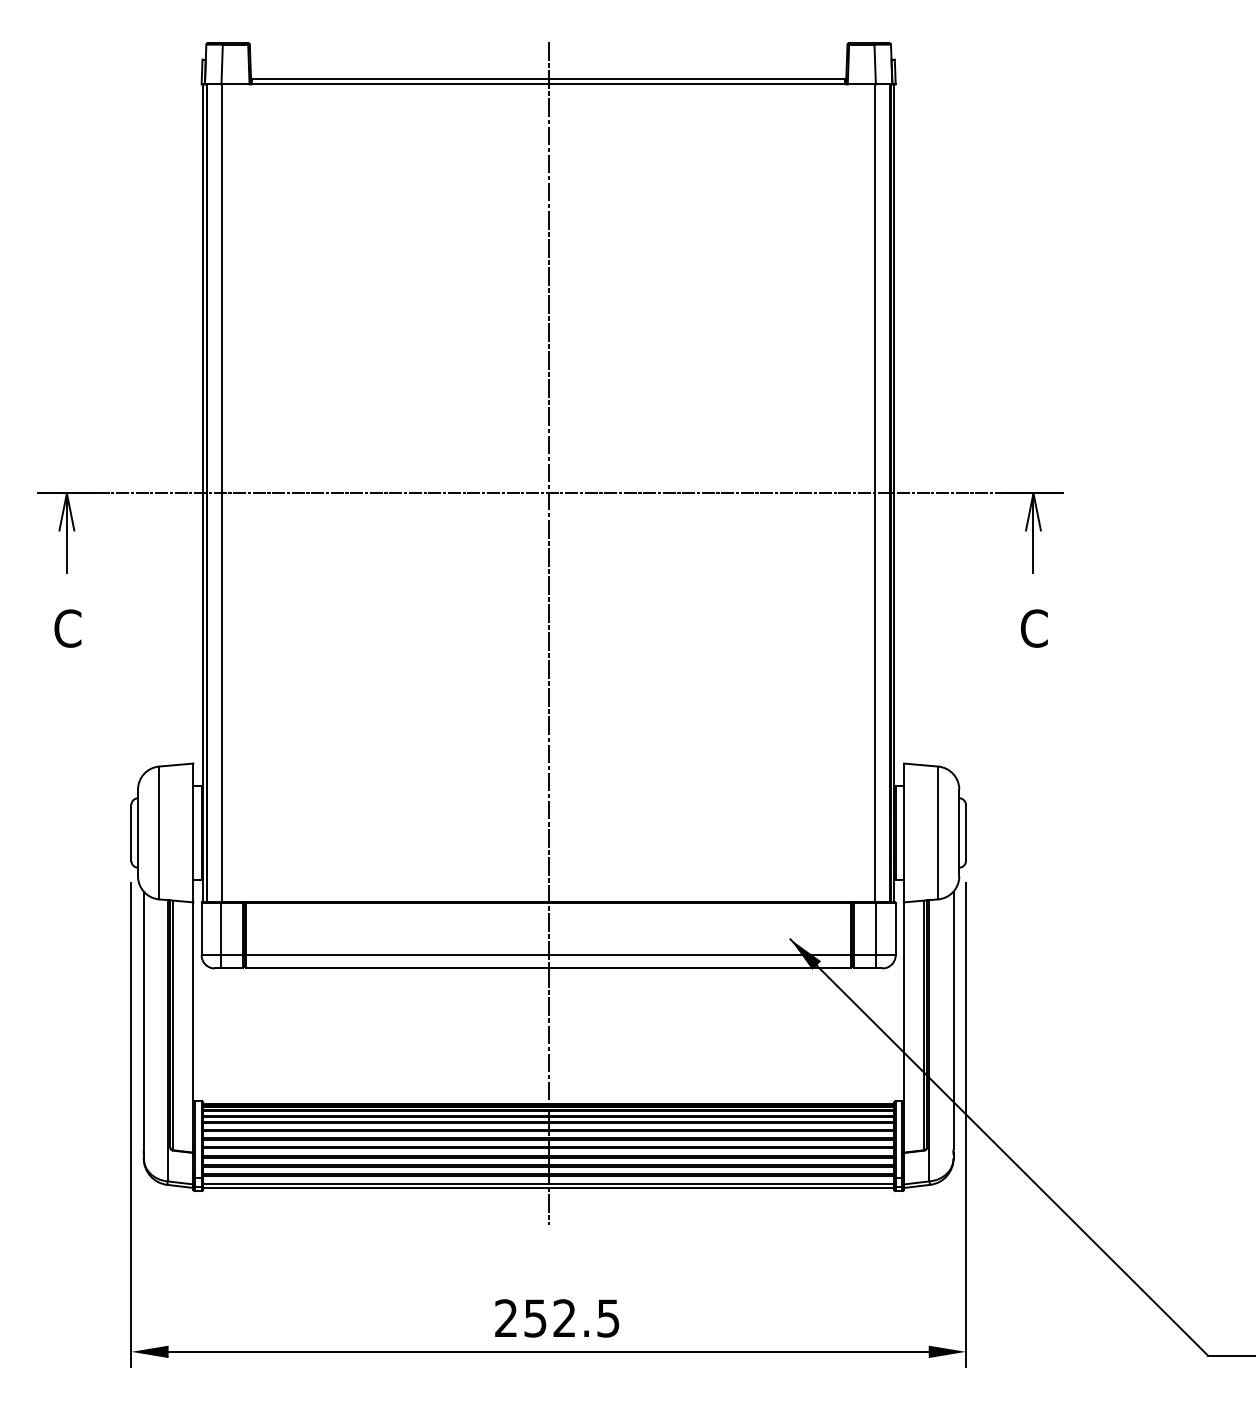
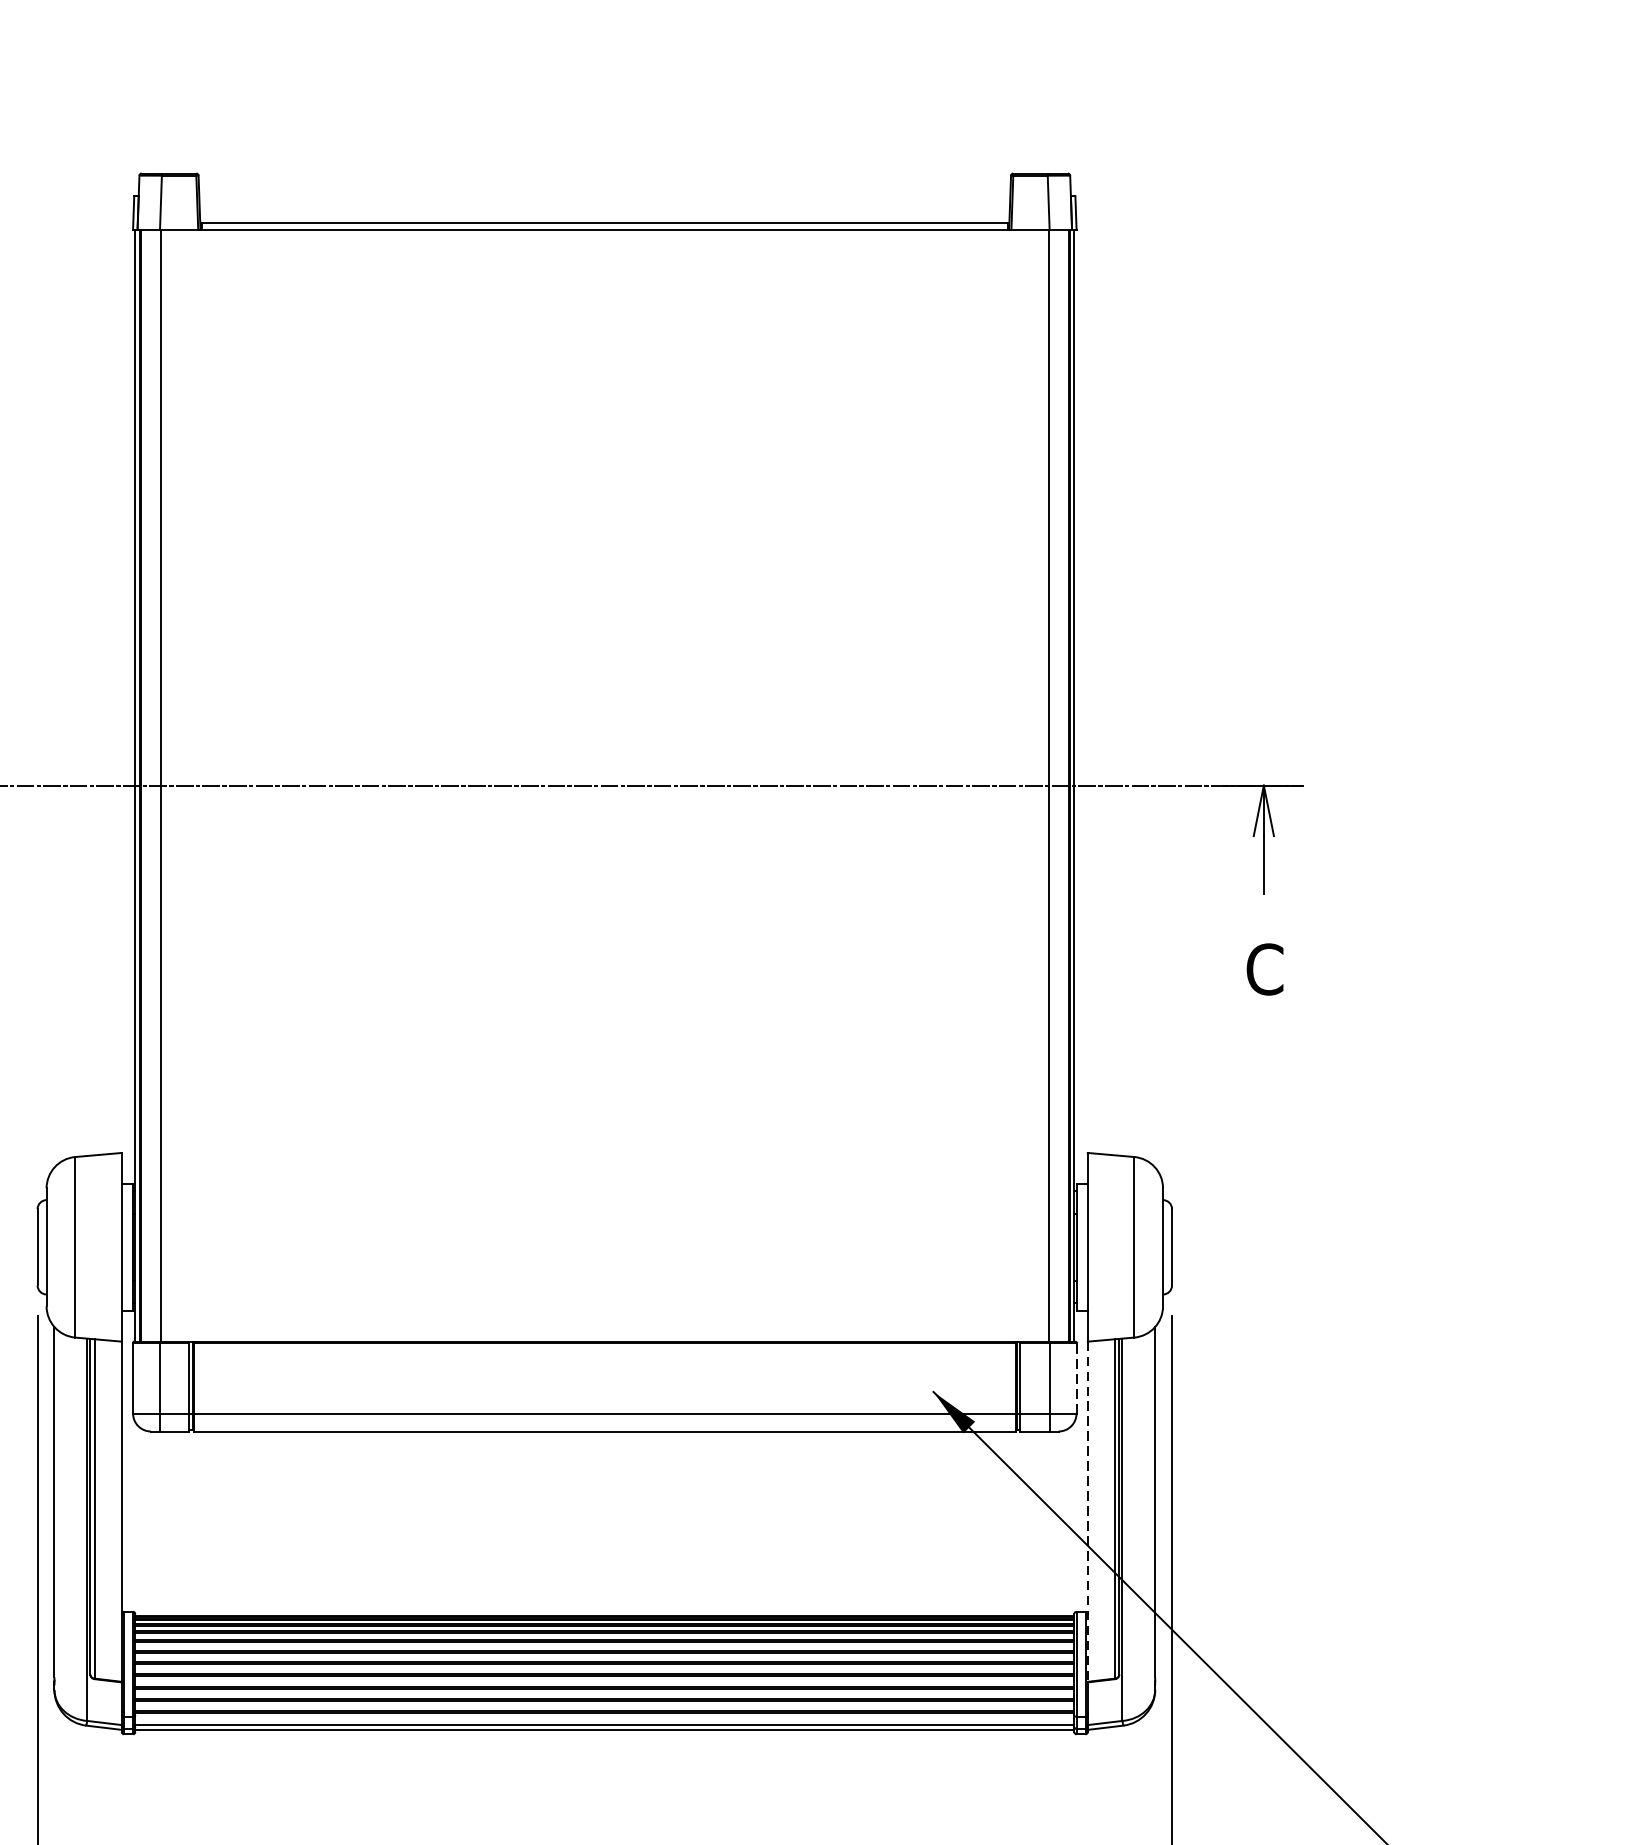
line: (548, 633) -> (604, 976), removed
line: (895, 928) -> (1076, 1377), solid -> dashed
line: (903, 1028) -> (1087, 1513), solid -> dashed

